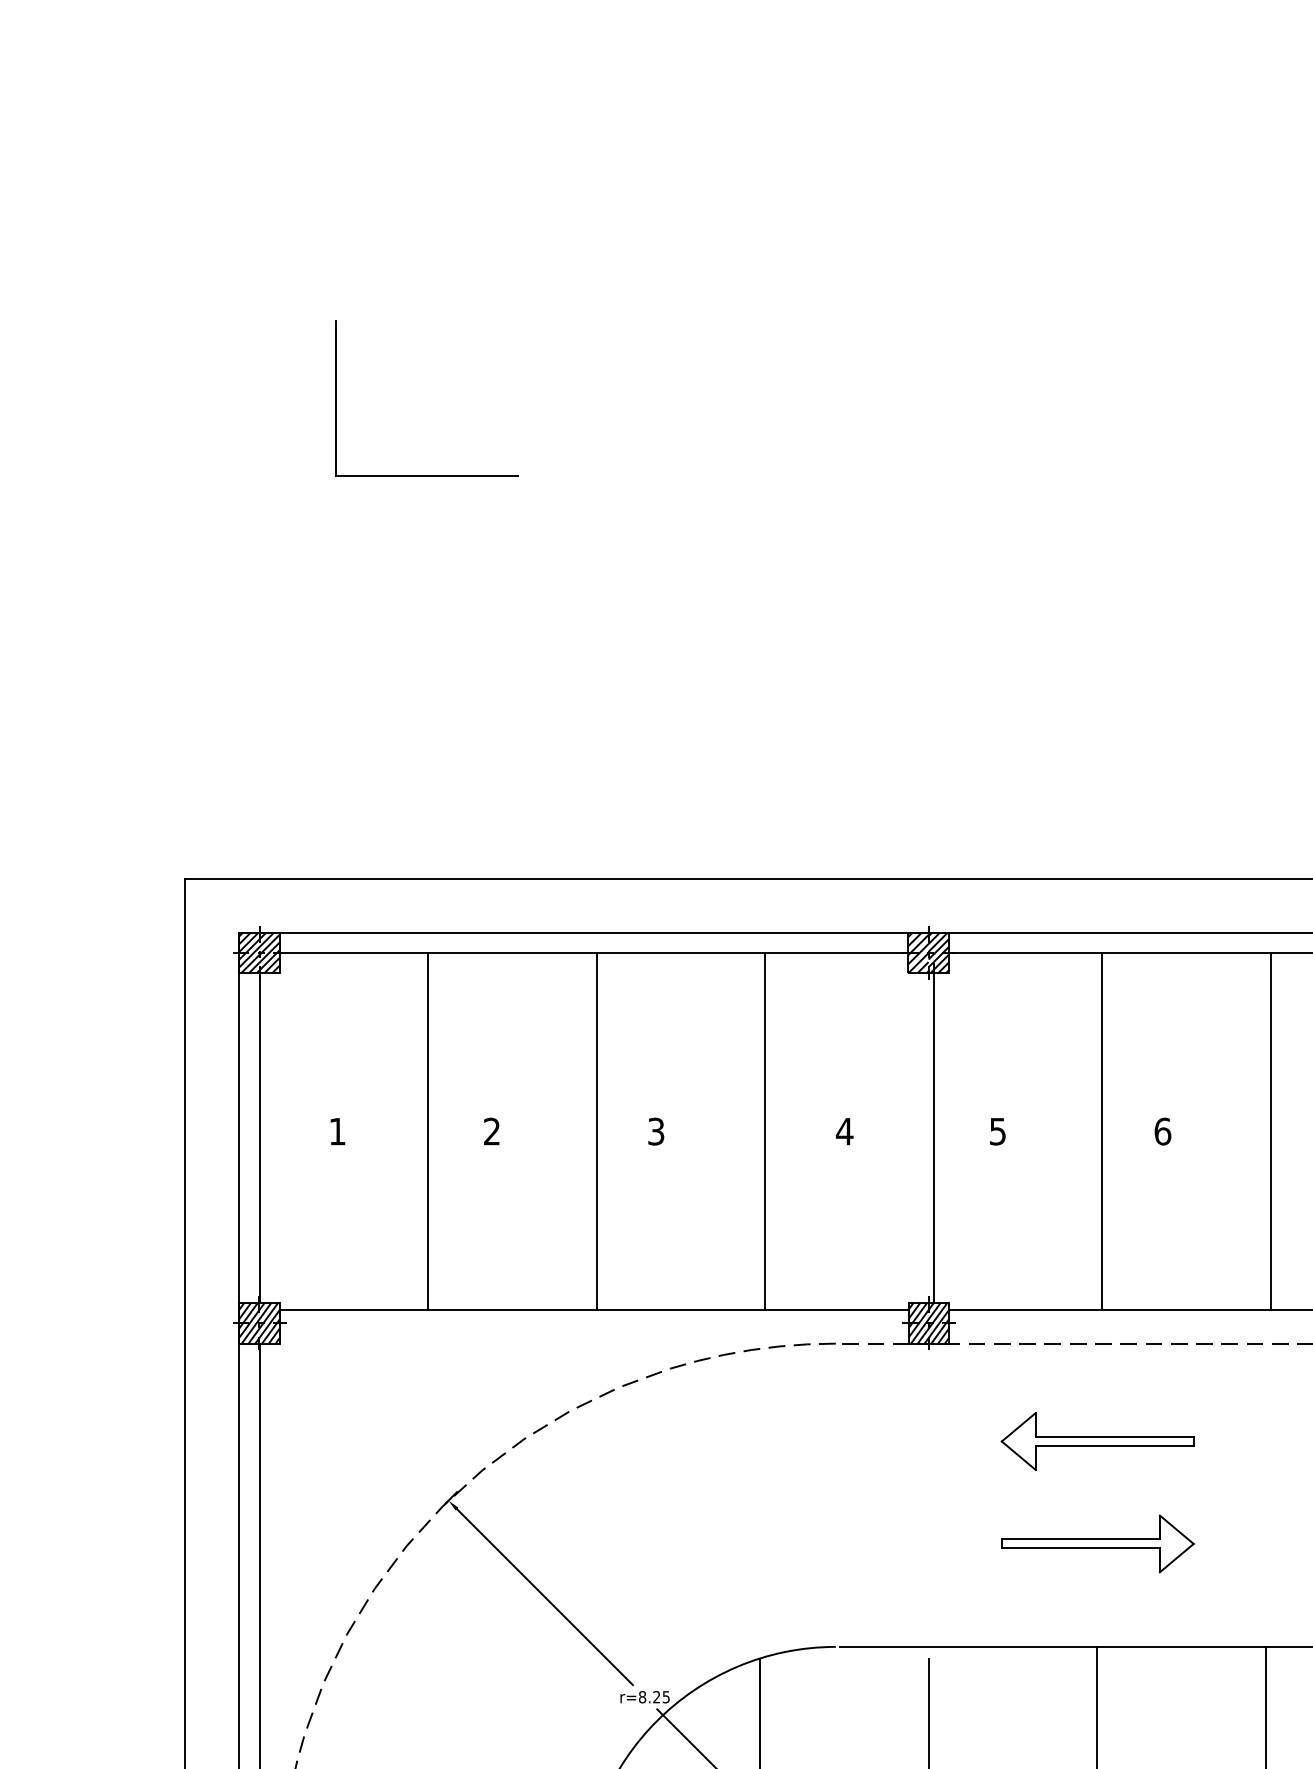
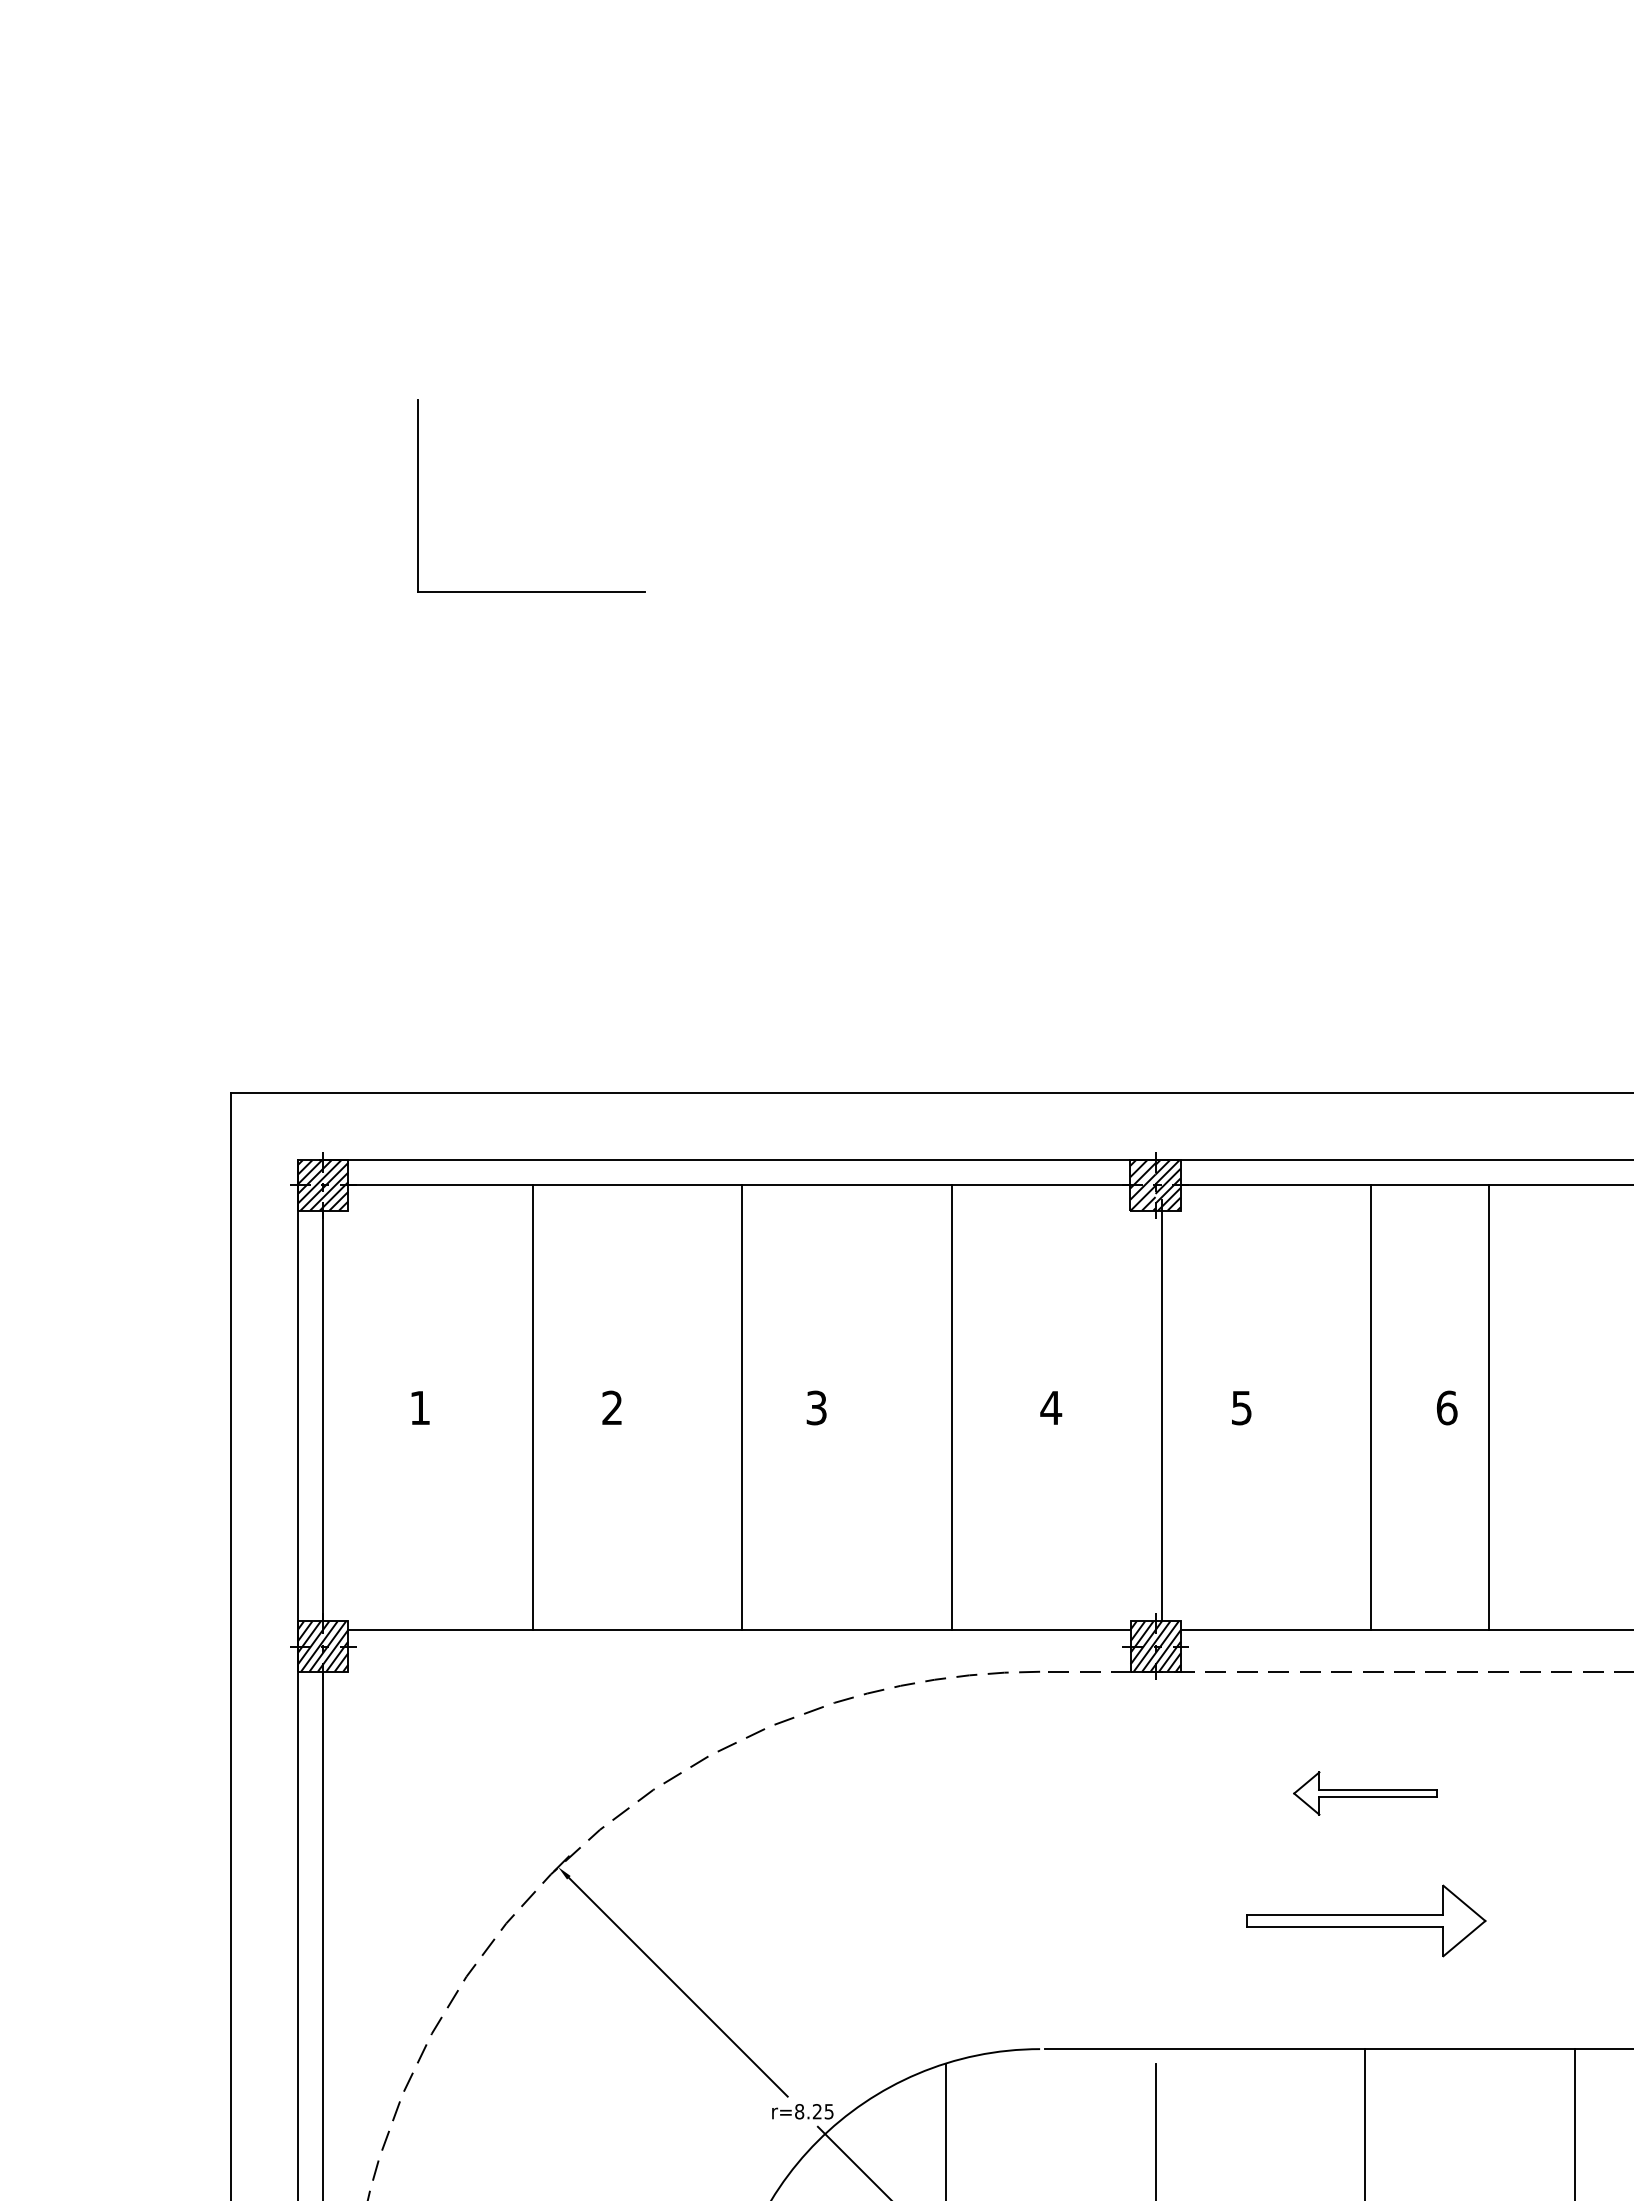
line: (1270, 1131) -> (1489, 1407), moved
part: (1097, 1441) -> (1365, 1793), size x0.6

